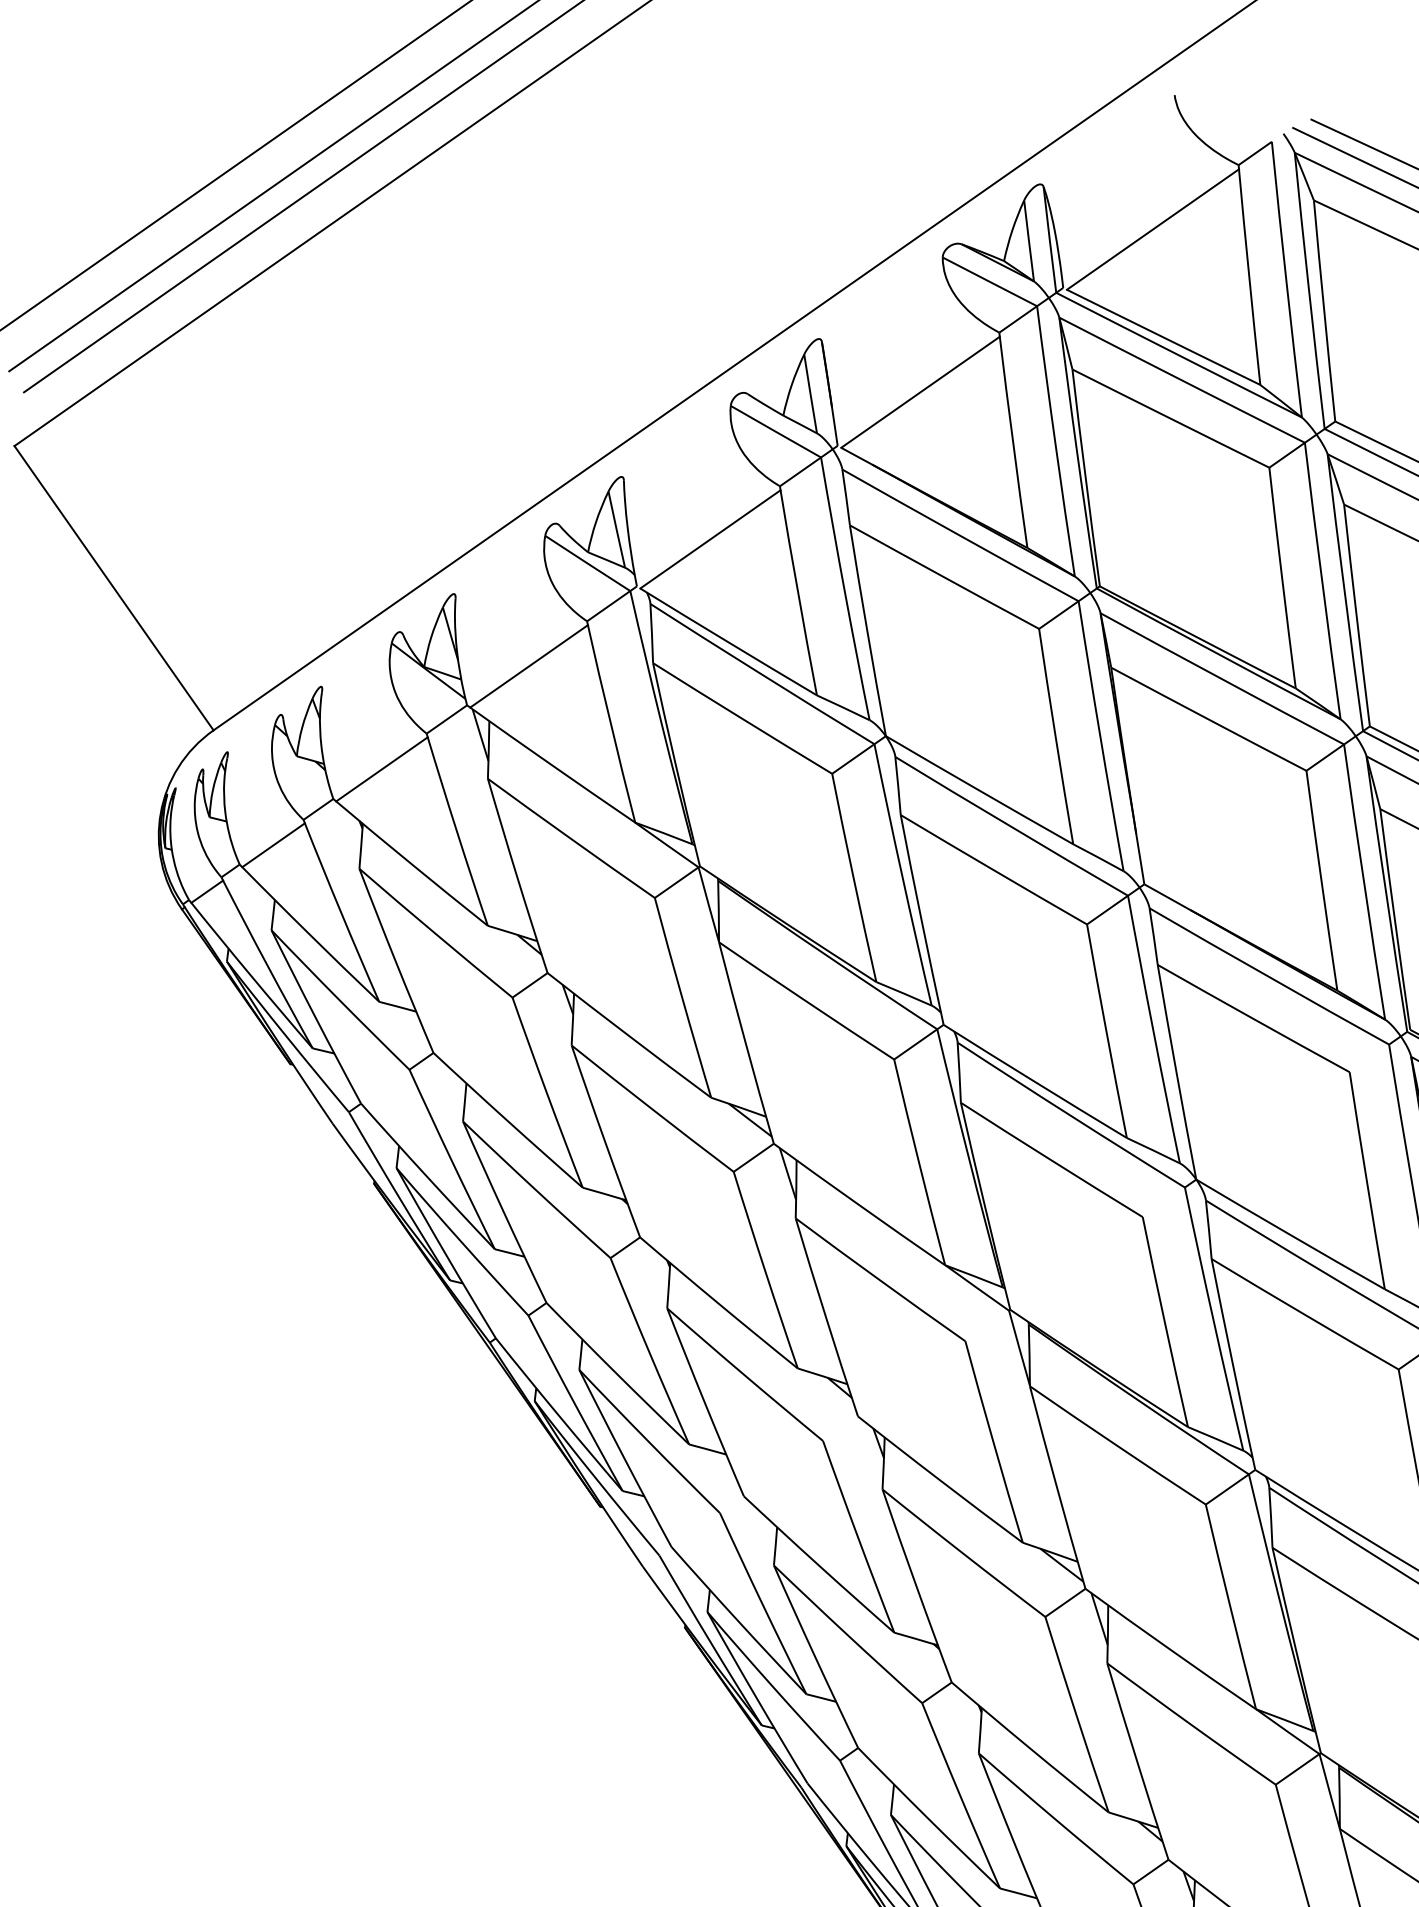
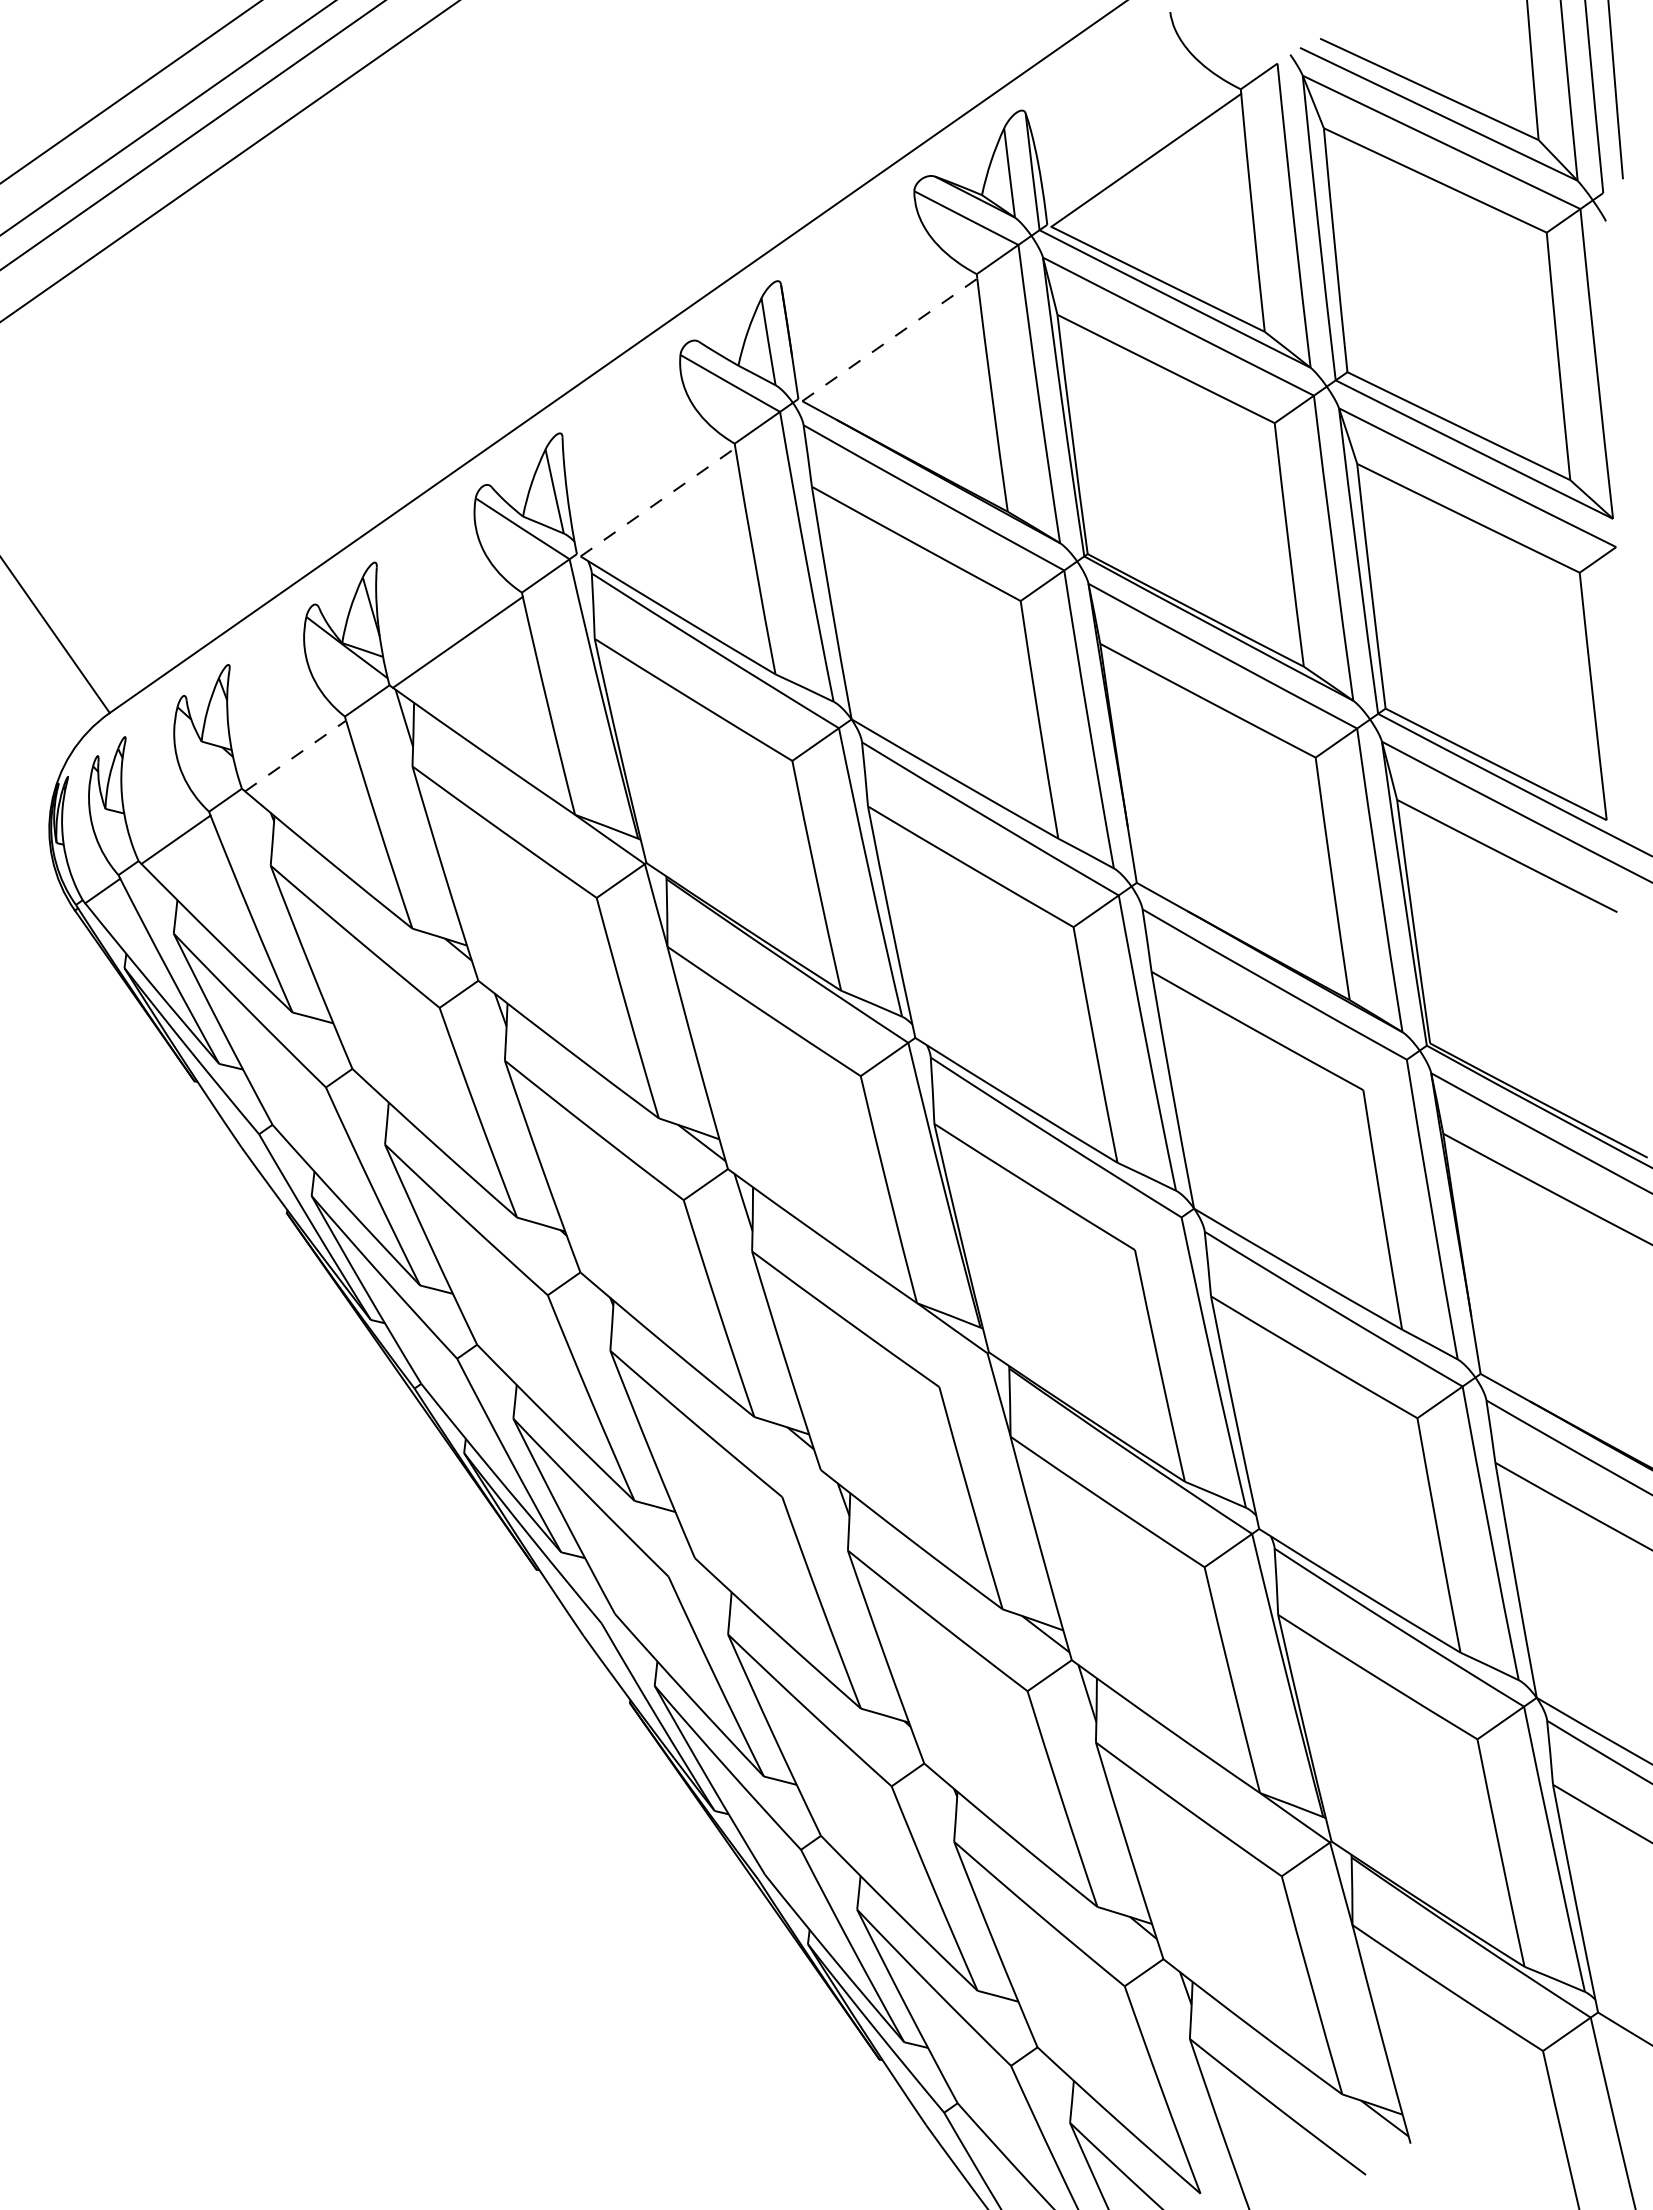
line: (920, 391) -> (889, 339), solid -> dashed
line: (710, 538) -> (658, 501), solid -> dashed
line: (381, 769) -> (295, 756), solid -> dashed

